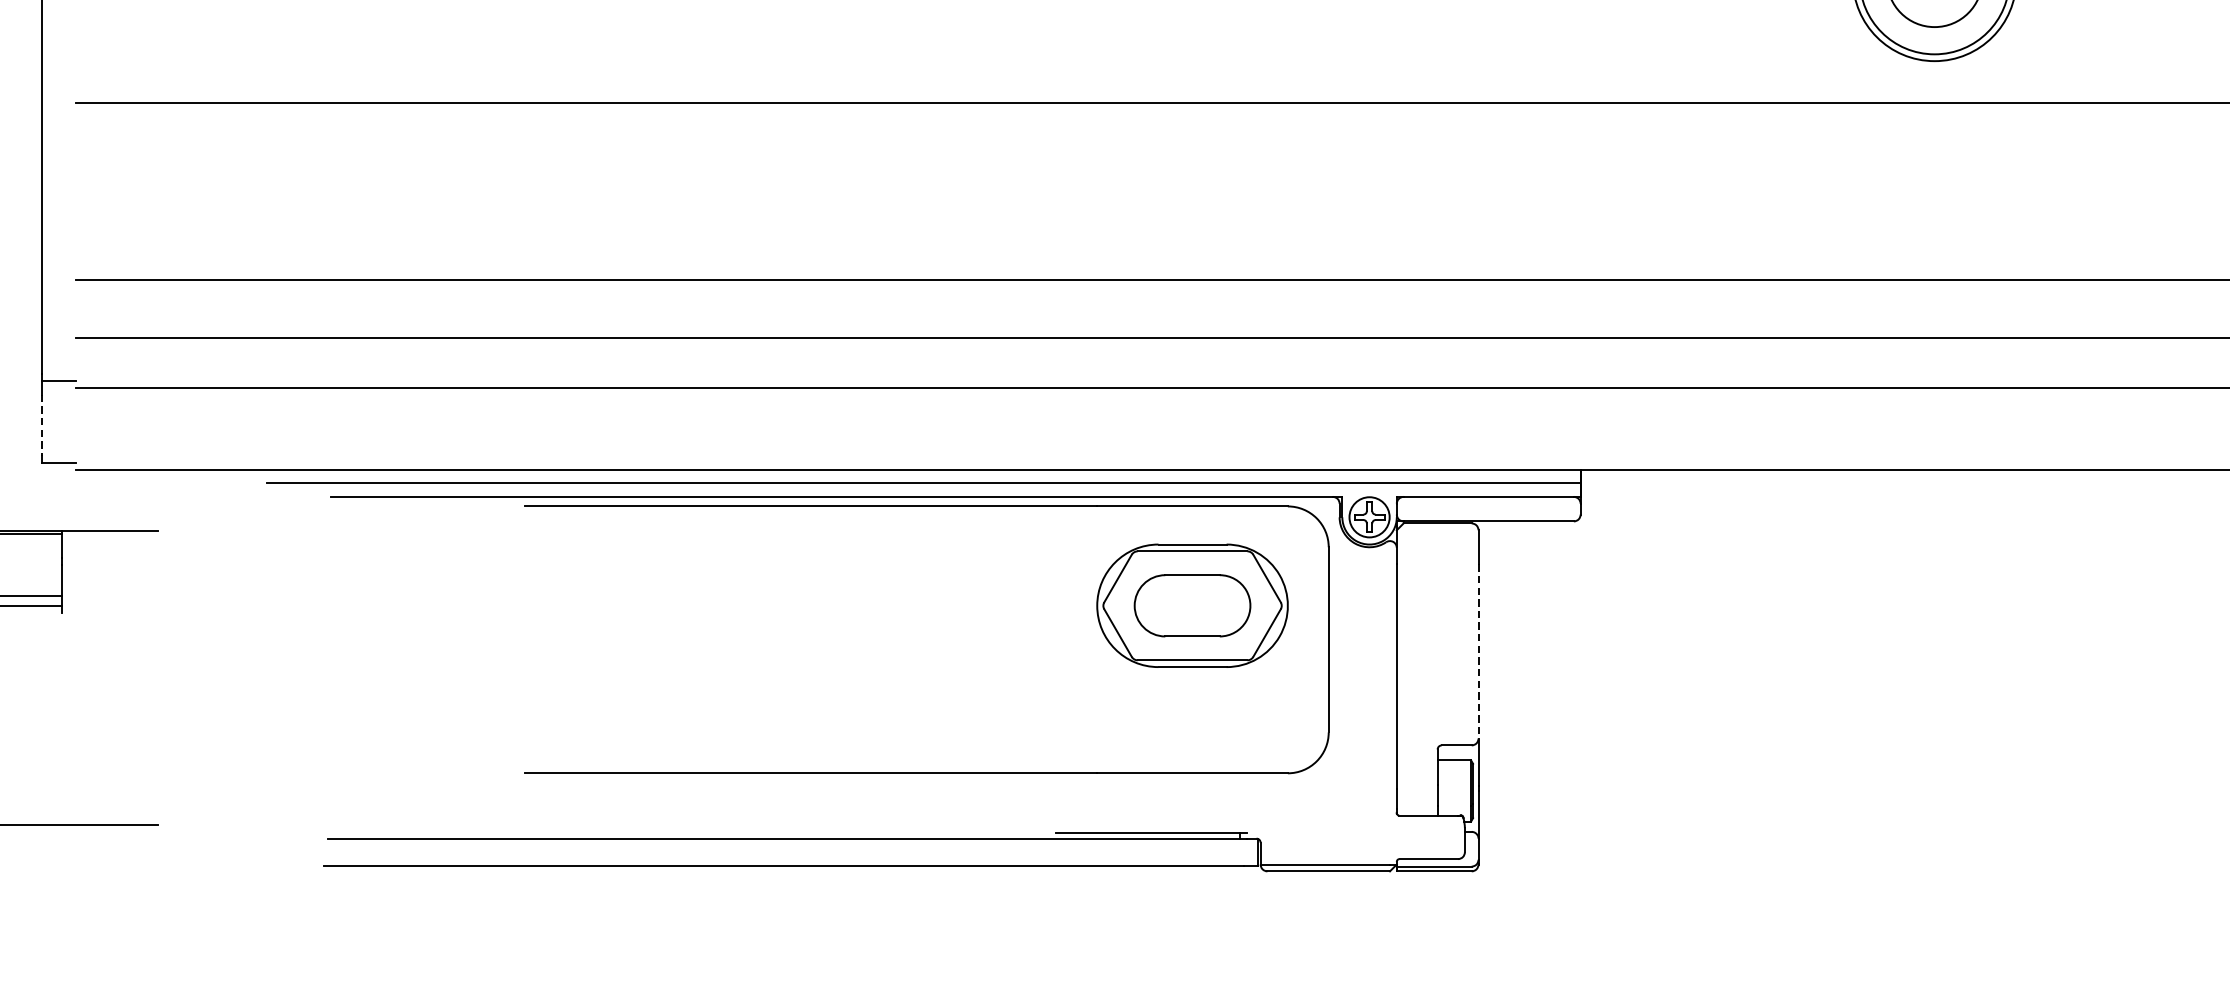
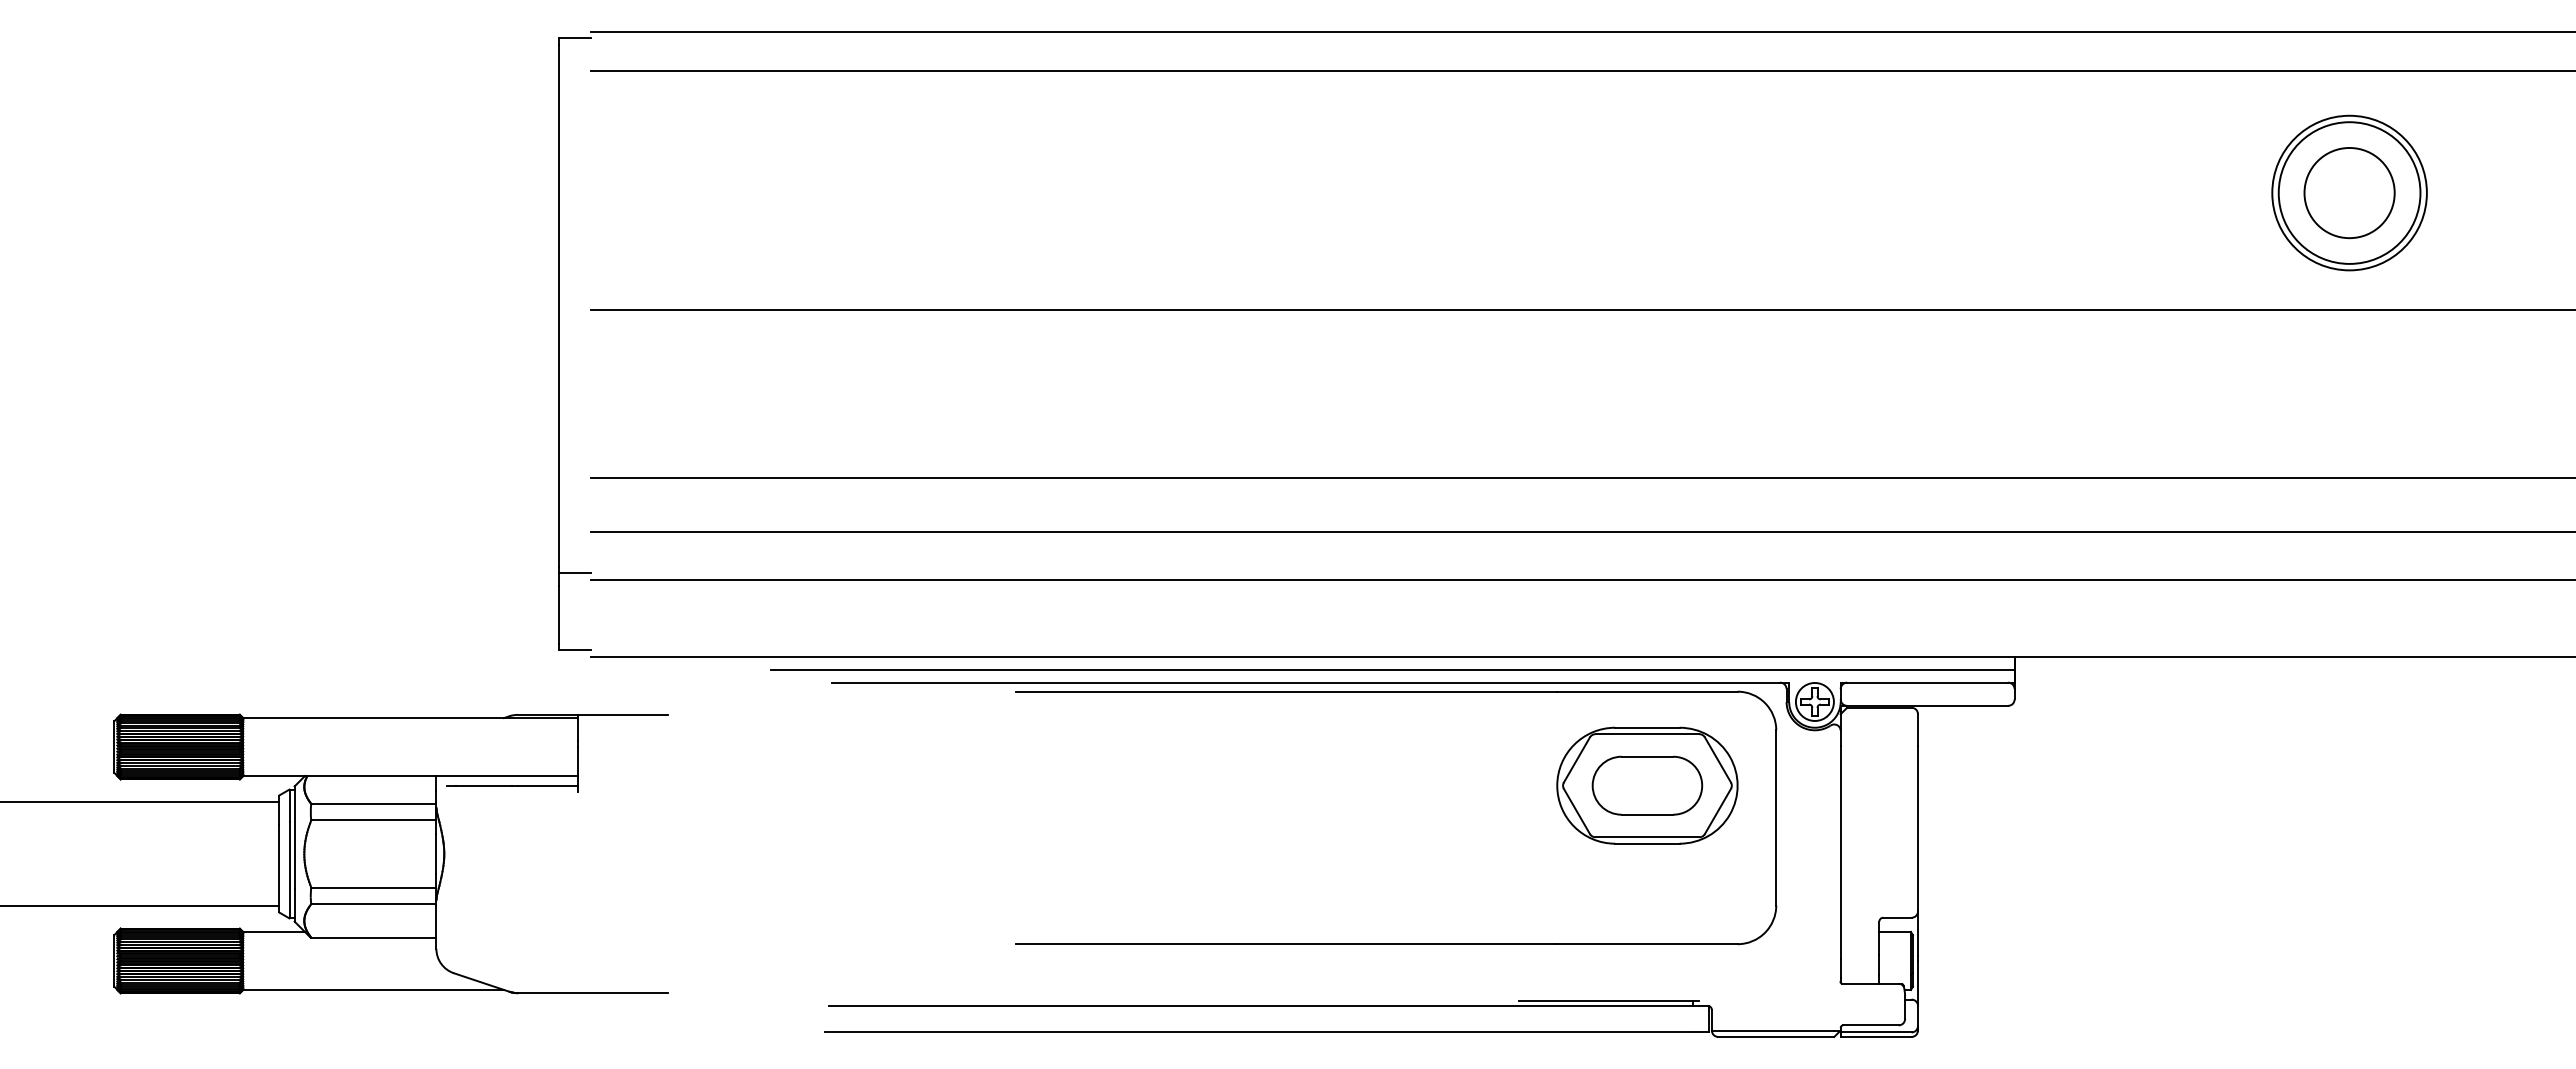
line: (41, 425) -> (558, 615), dashed -> solid
line: (1479, 652) -> (1918, 829), dashed -> solid

